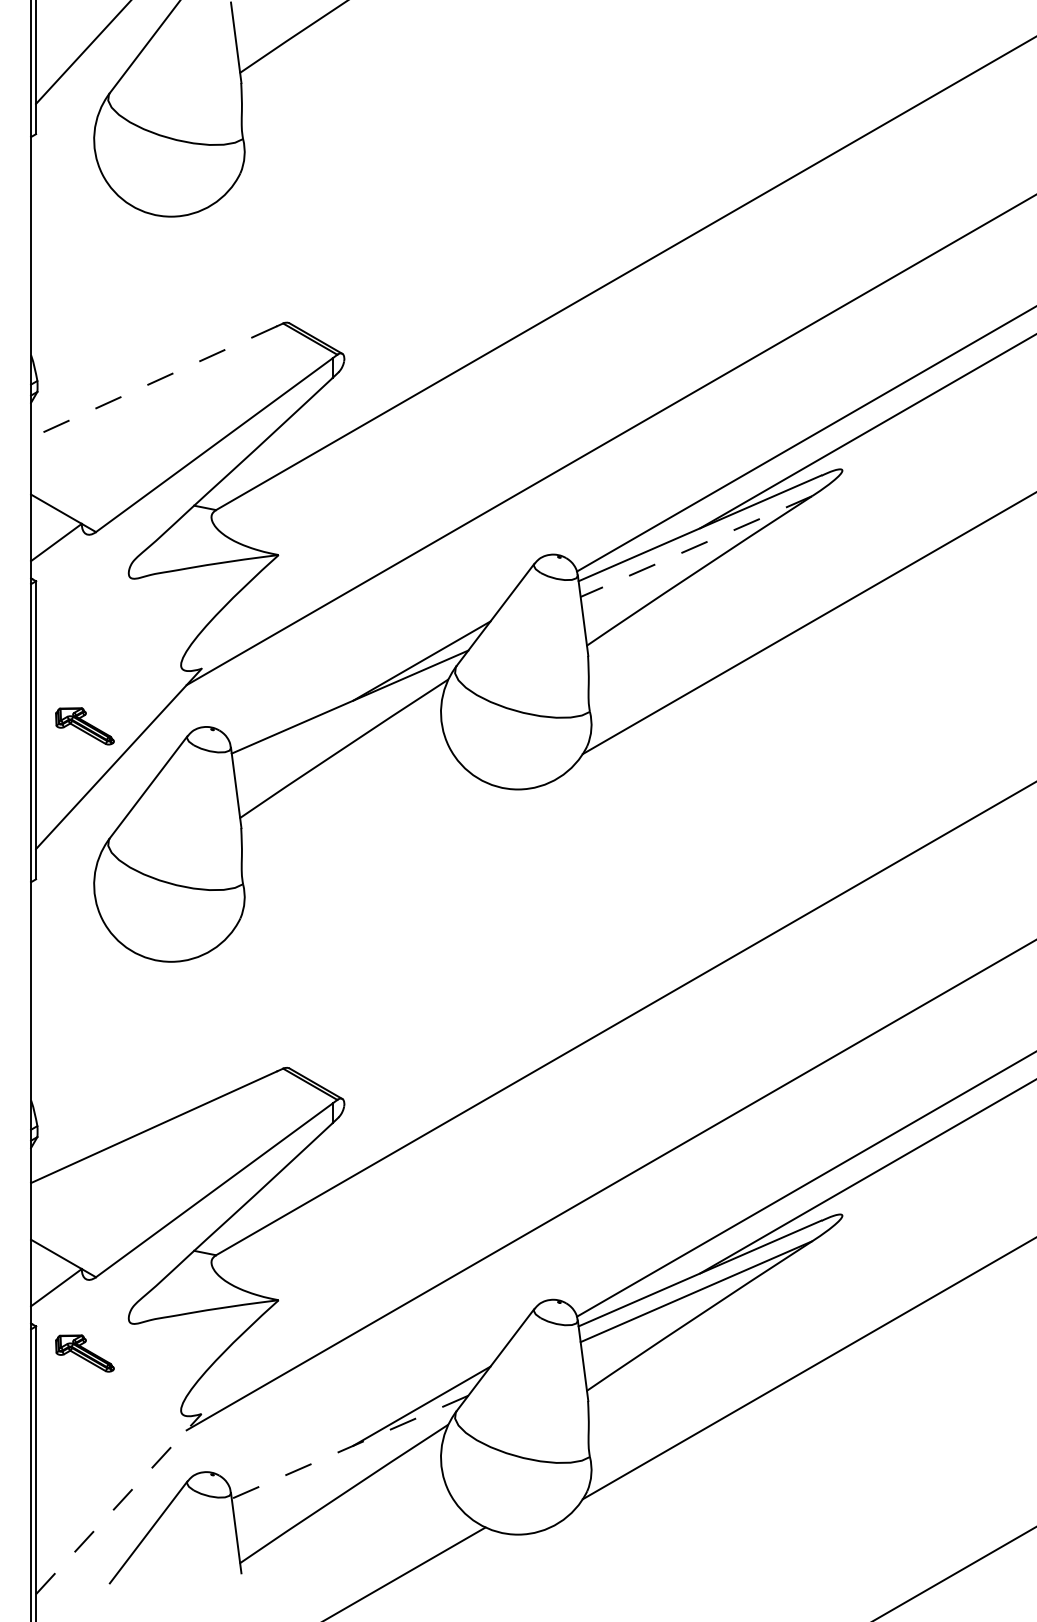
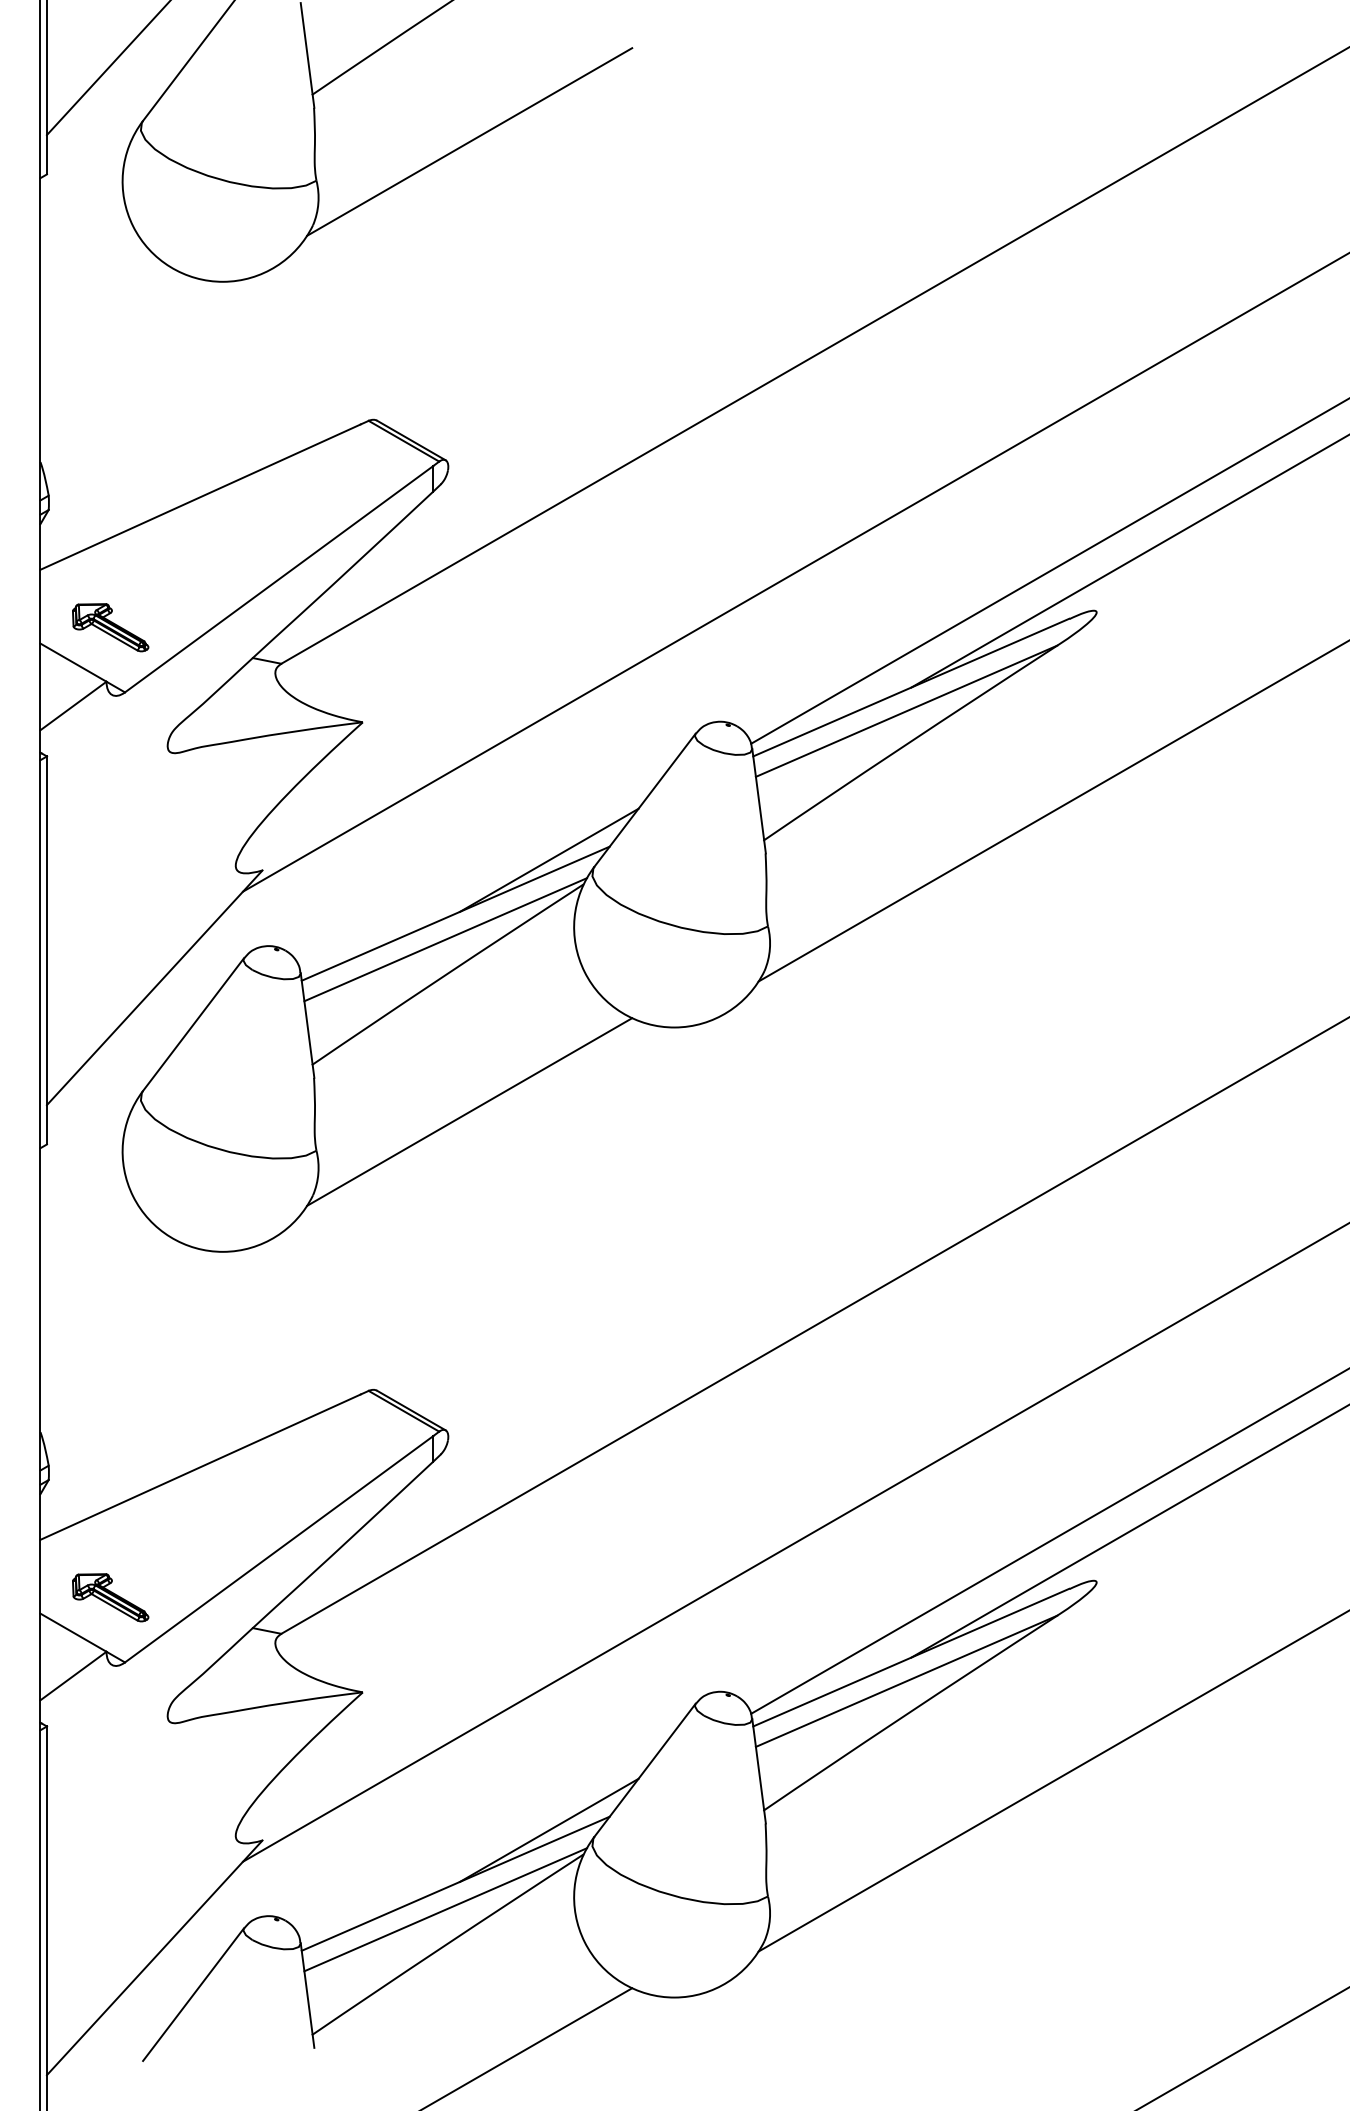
line: (360, 109) -> (469, 142), added
line: (153, 382) -> (199, 497), dashed -> solid
line: (695, 546) -> (905, 711), dashed -> solid
line: (341, 721) -> (444, 938), added
part: (84, 726) -> (110, 627), moved
line: (360, 854) -> (469, 1112), added
part: (84, 1353) -> (110, 1597), moved
line: (349, 1447) -> (454, 1884), dashed -> solid
line: (341, 1466) -> (444, 1908), added
line: (119, 1503) -> (155, 1956), dashed -> solid

